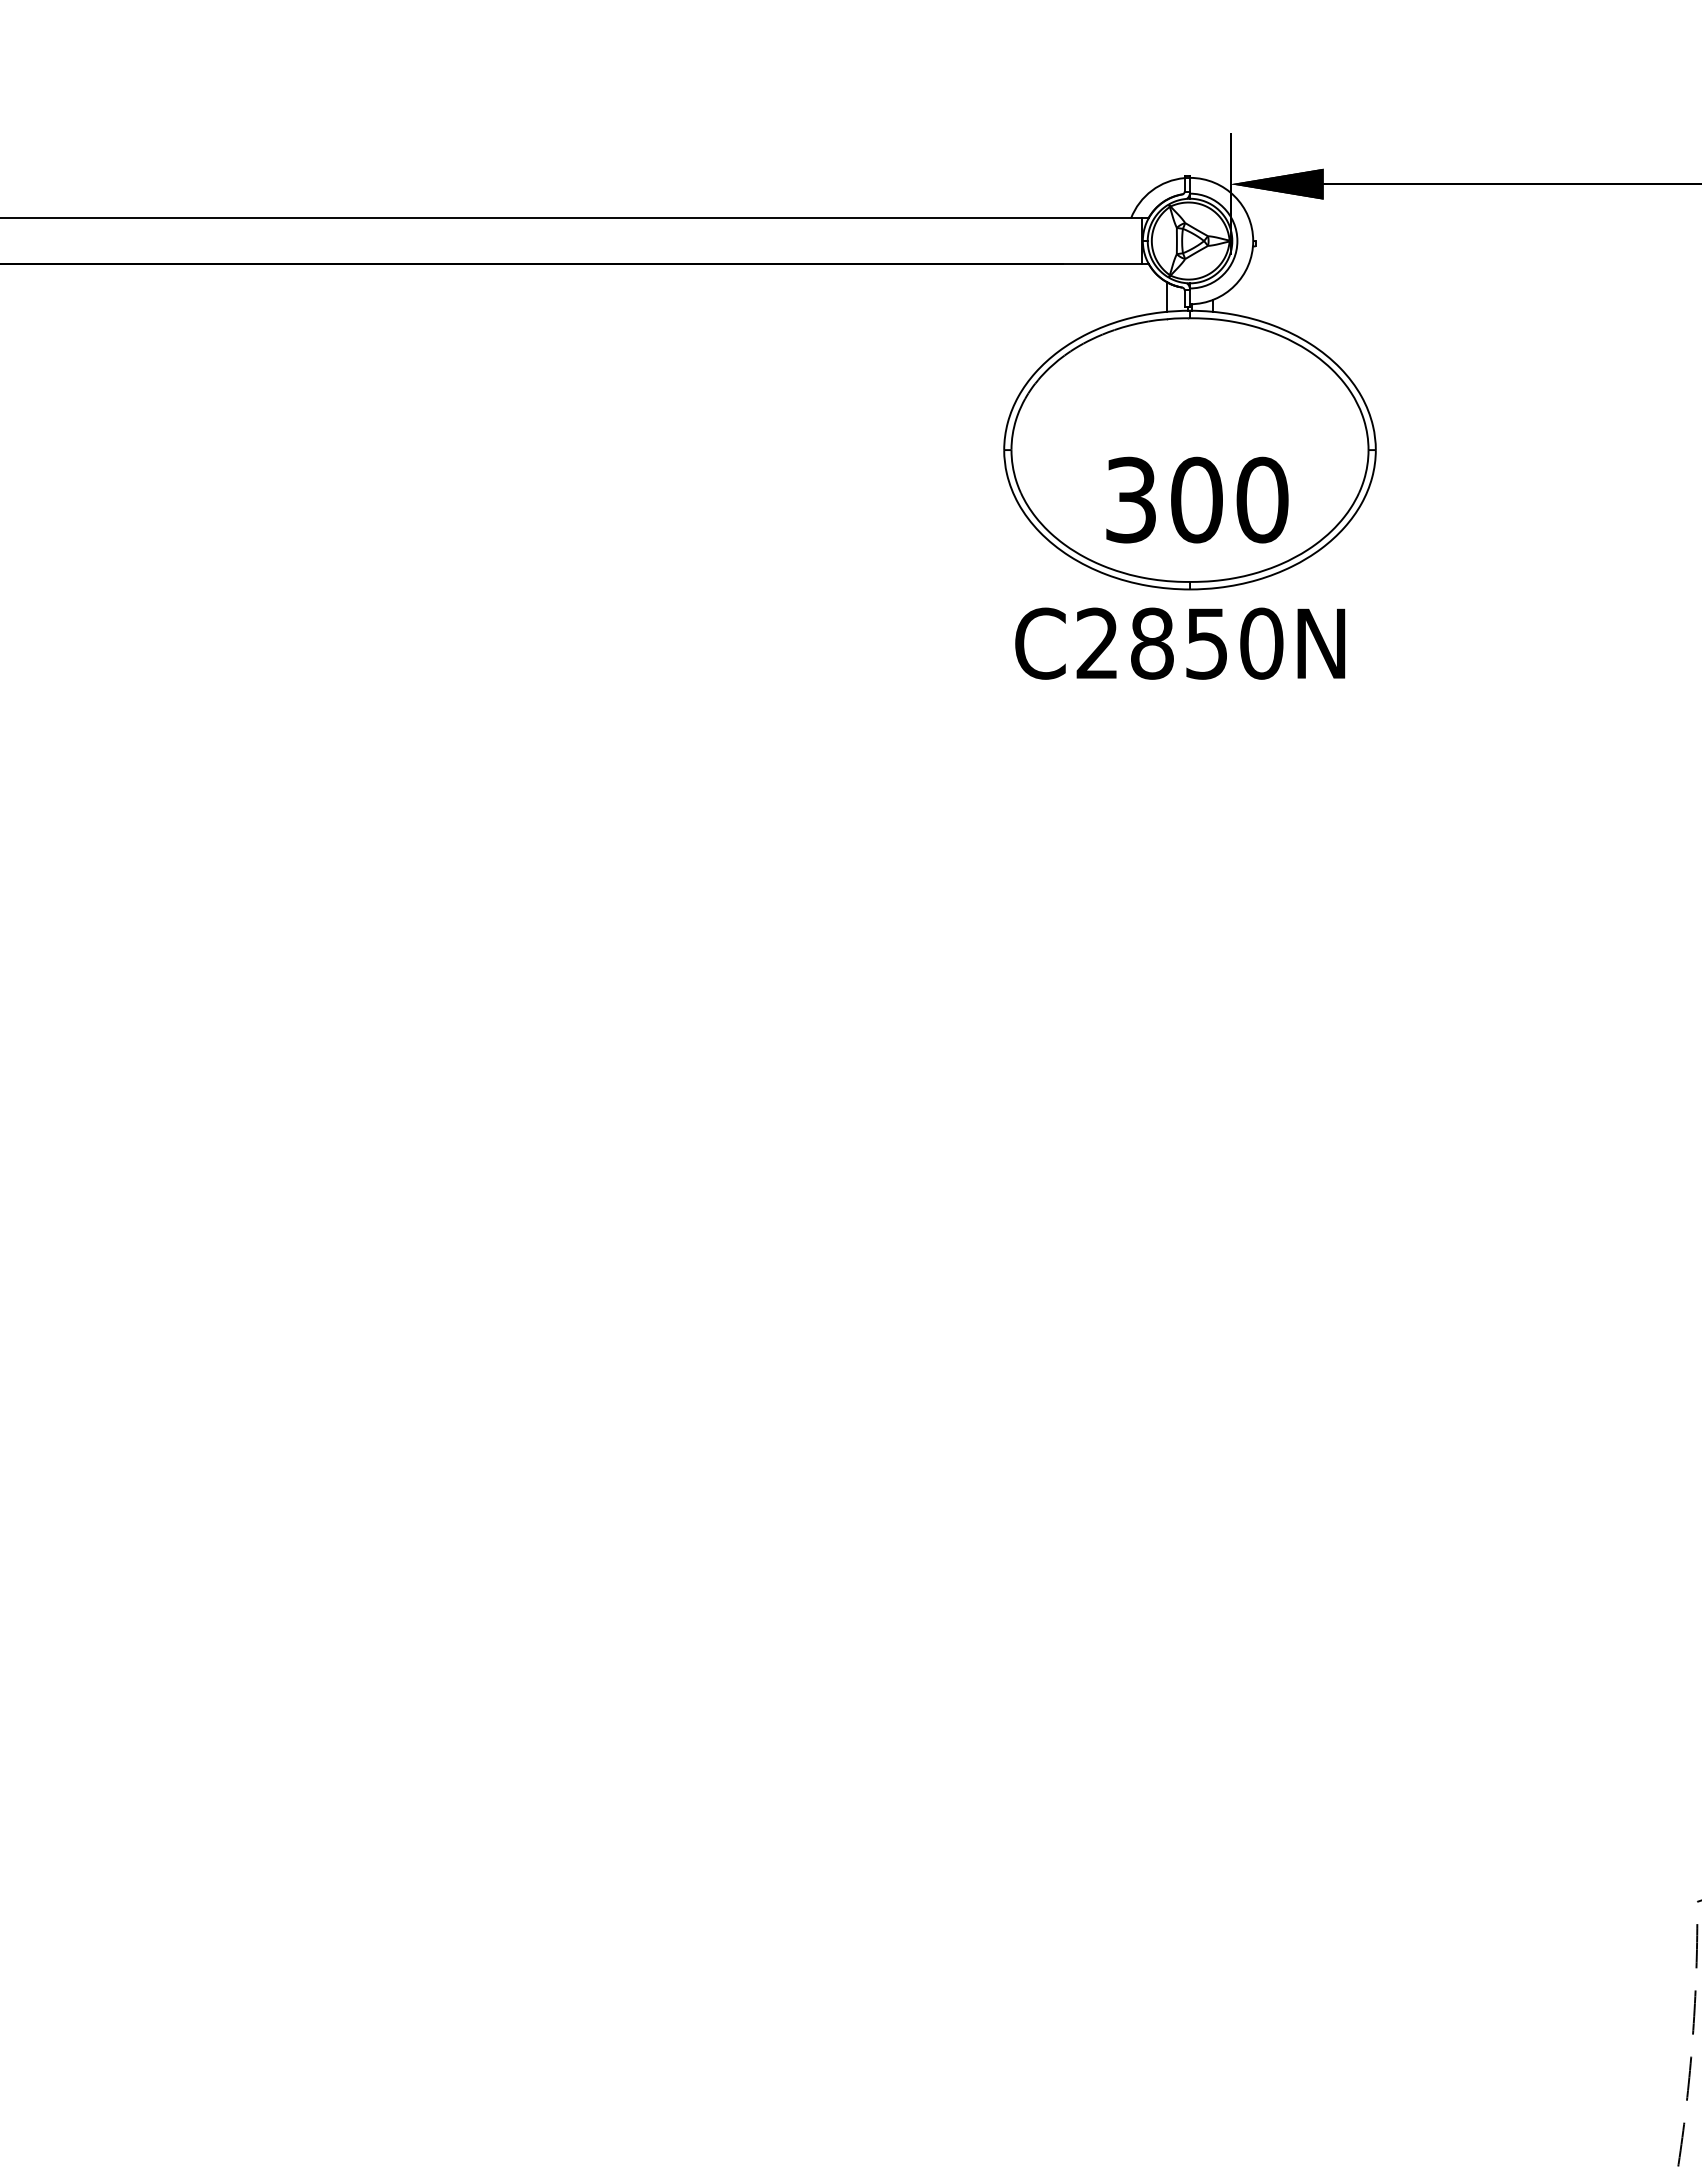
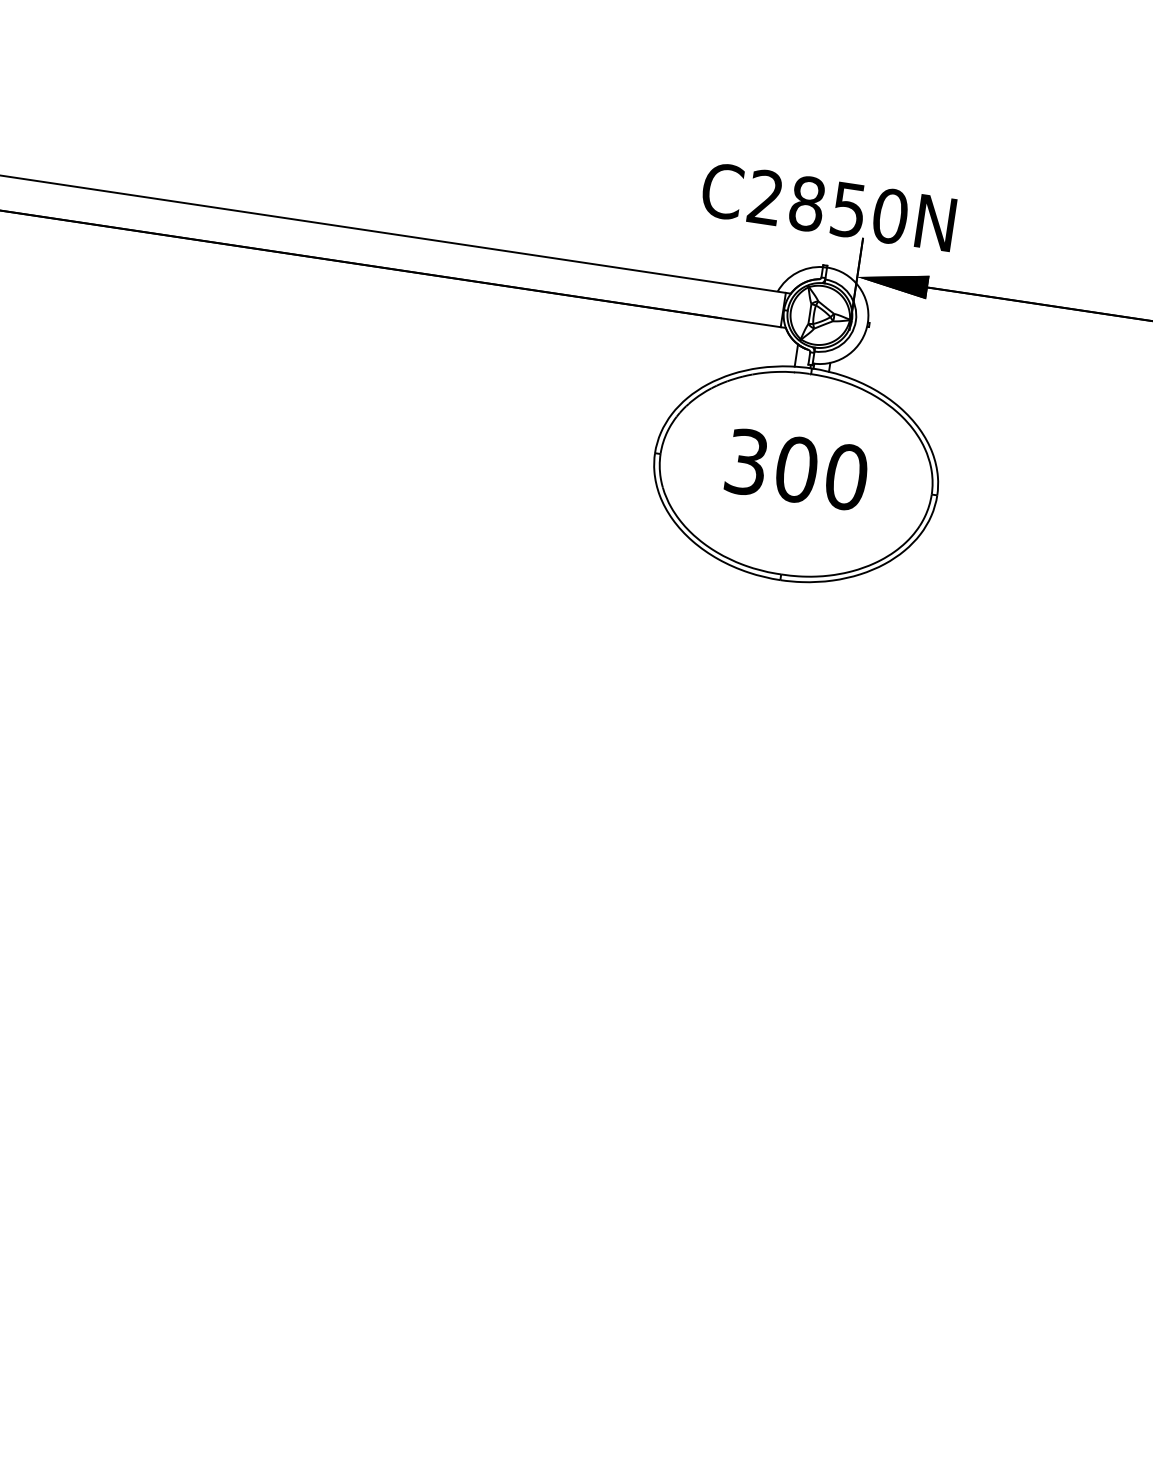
text: (1197, 499) -> (797, 469), moved
text: (1180, 643) -> (828, 206), moved

